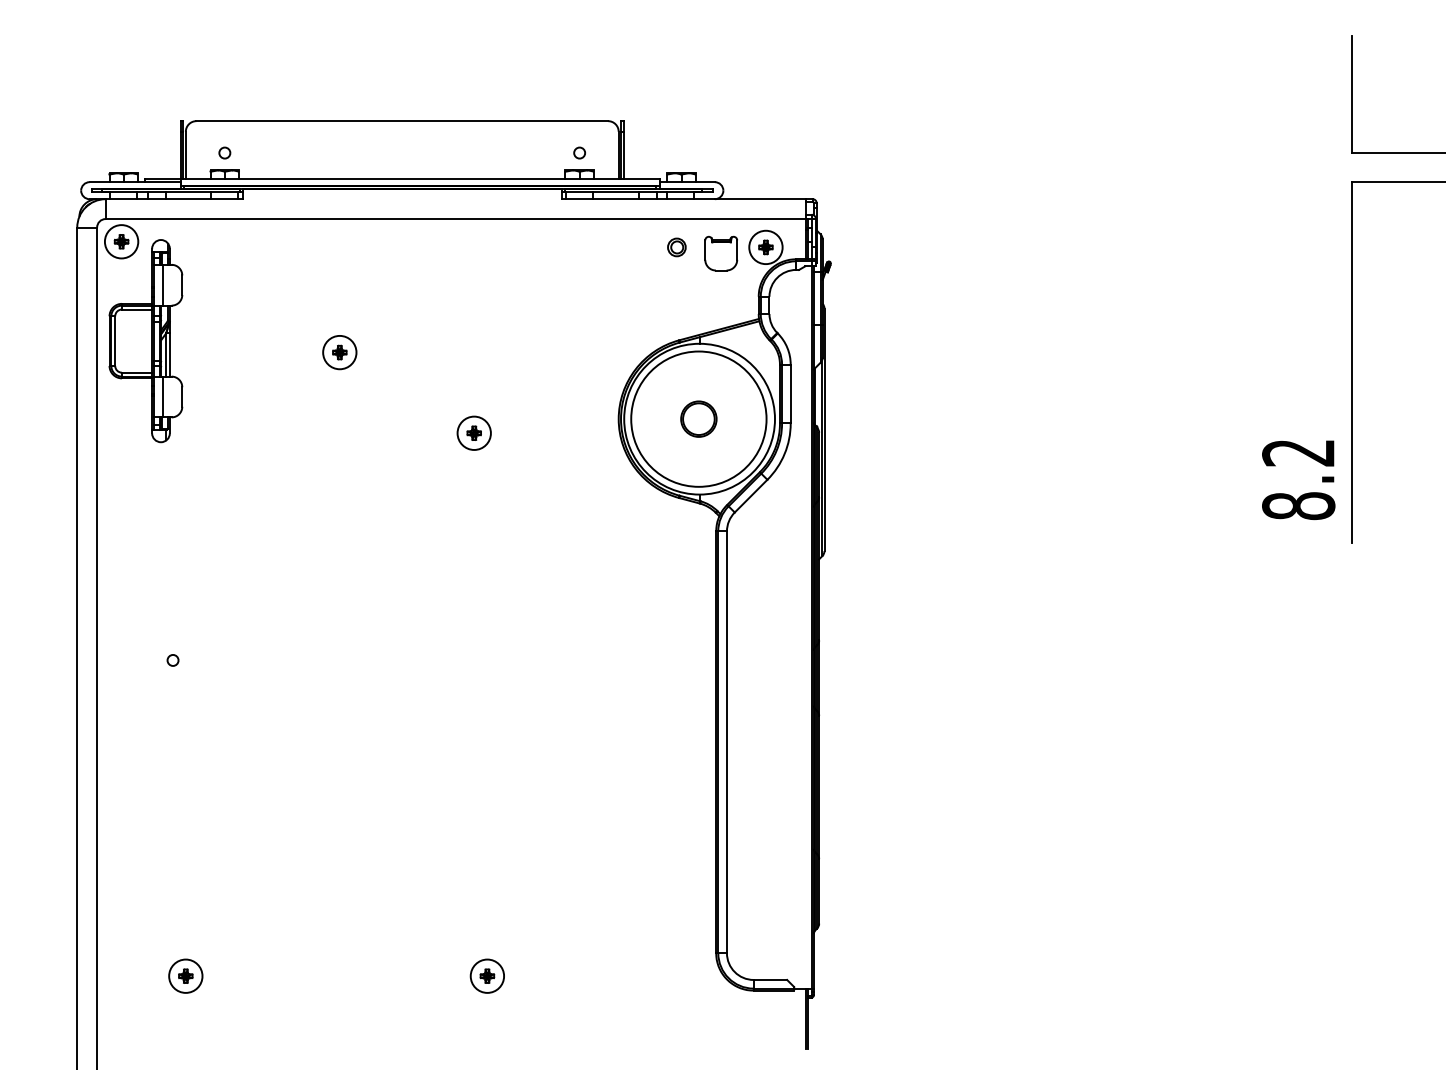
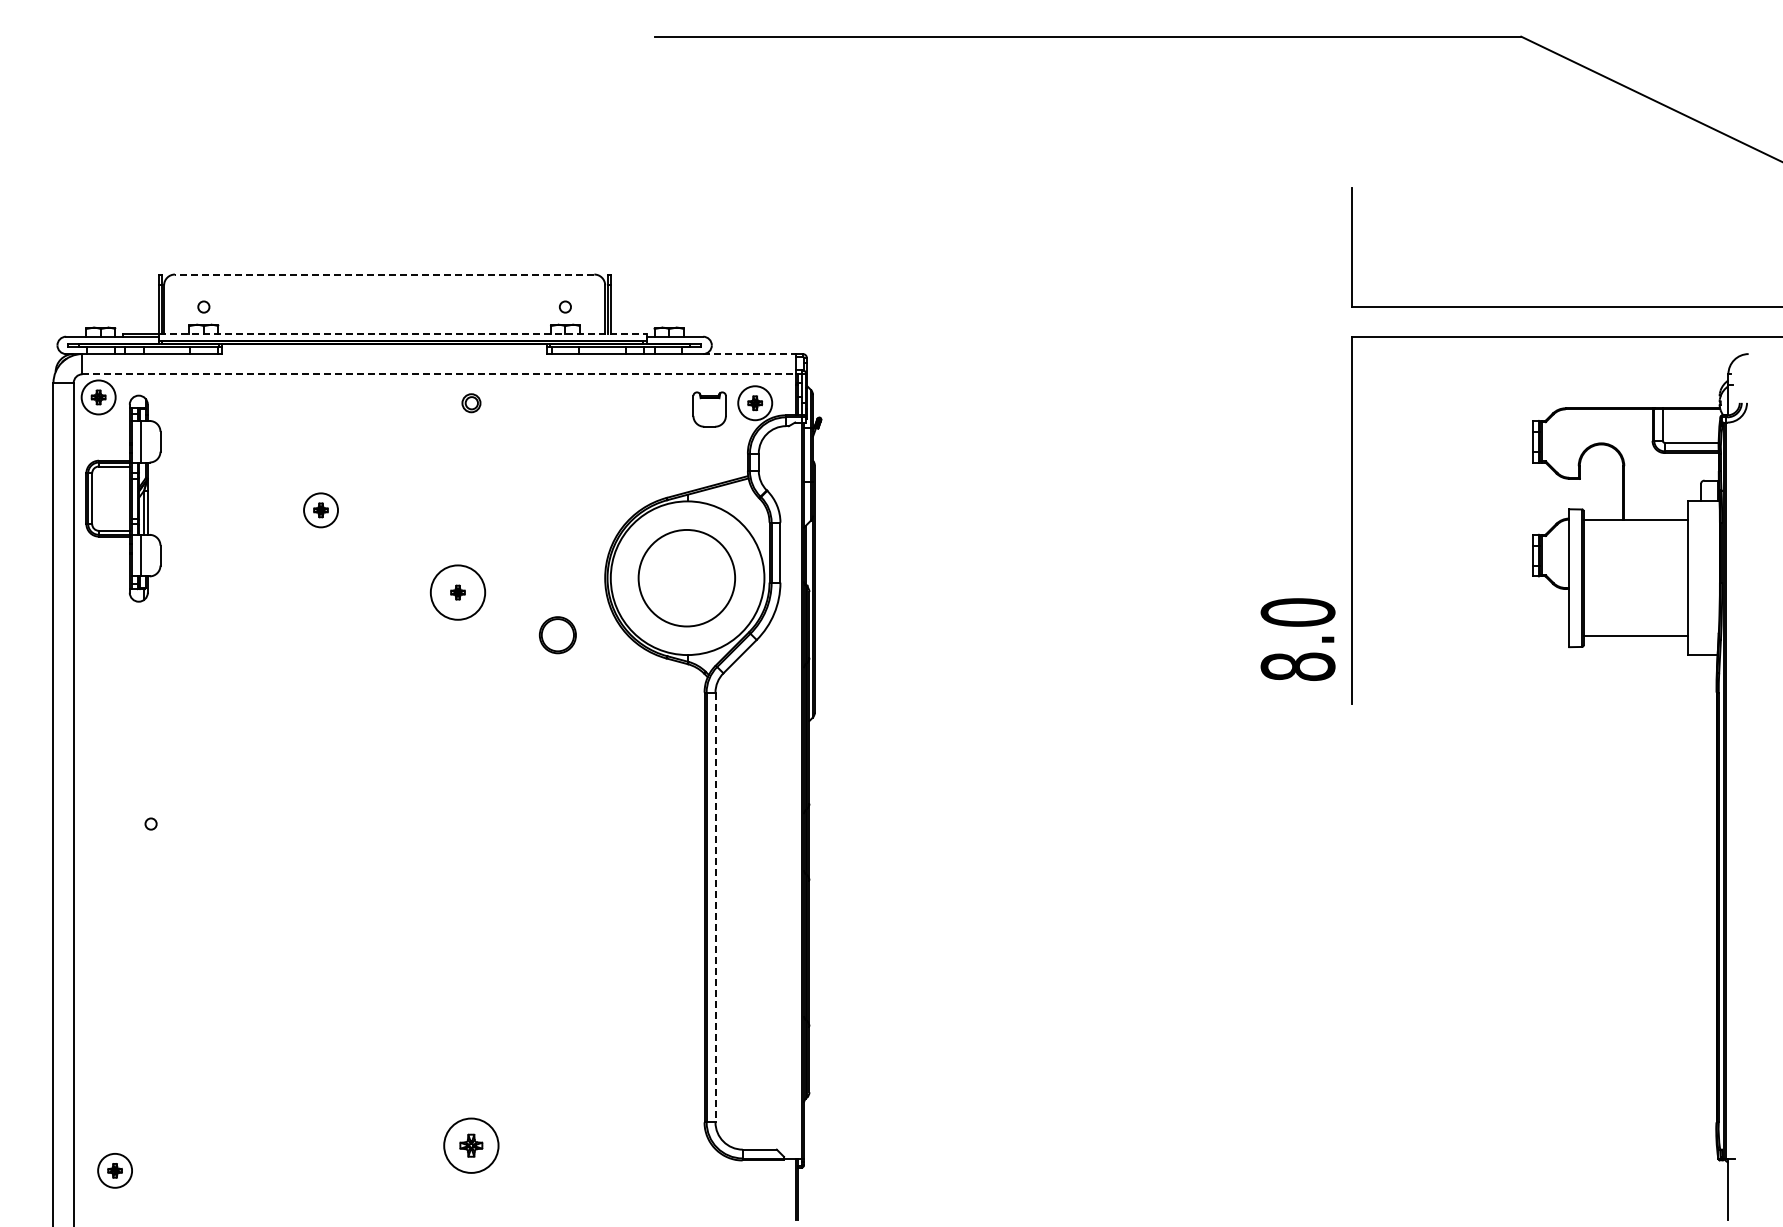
line: (402, 121) -> (384, 274), solid -> dashed
line: (420, 179) -> (403, 333), solid -> dashed
line: (761, 199) -> (750, 354), solid -> dashed
line: (456, 219) -> (439, 374), solid -> dashed
part: (676, 247) -> (471, 403), moved
circle: (698, 419) -> (686, 578), size x0.7
part: (698, 419) -> (557, 635), moved
circle: (474, 433) -> (458, 592), size x1.6
text: (1298, 452) -> (1297, 612), 8.2 -> 8.0
line: (726, 742) -> (715, 907), solid -> dashed
part: (185, 975) -> (114, 1170), moved
part: (487, 975) -> (471, 1145), size x1.6

